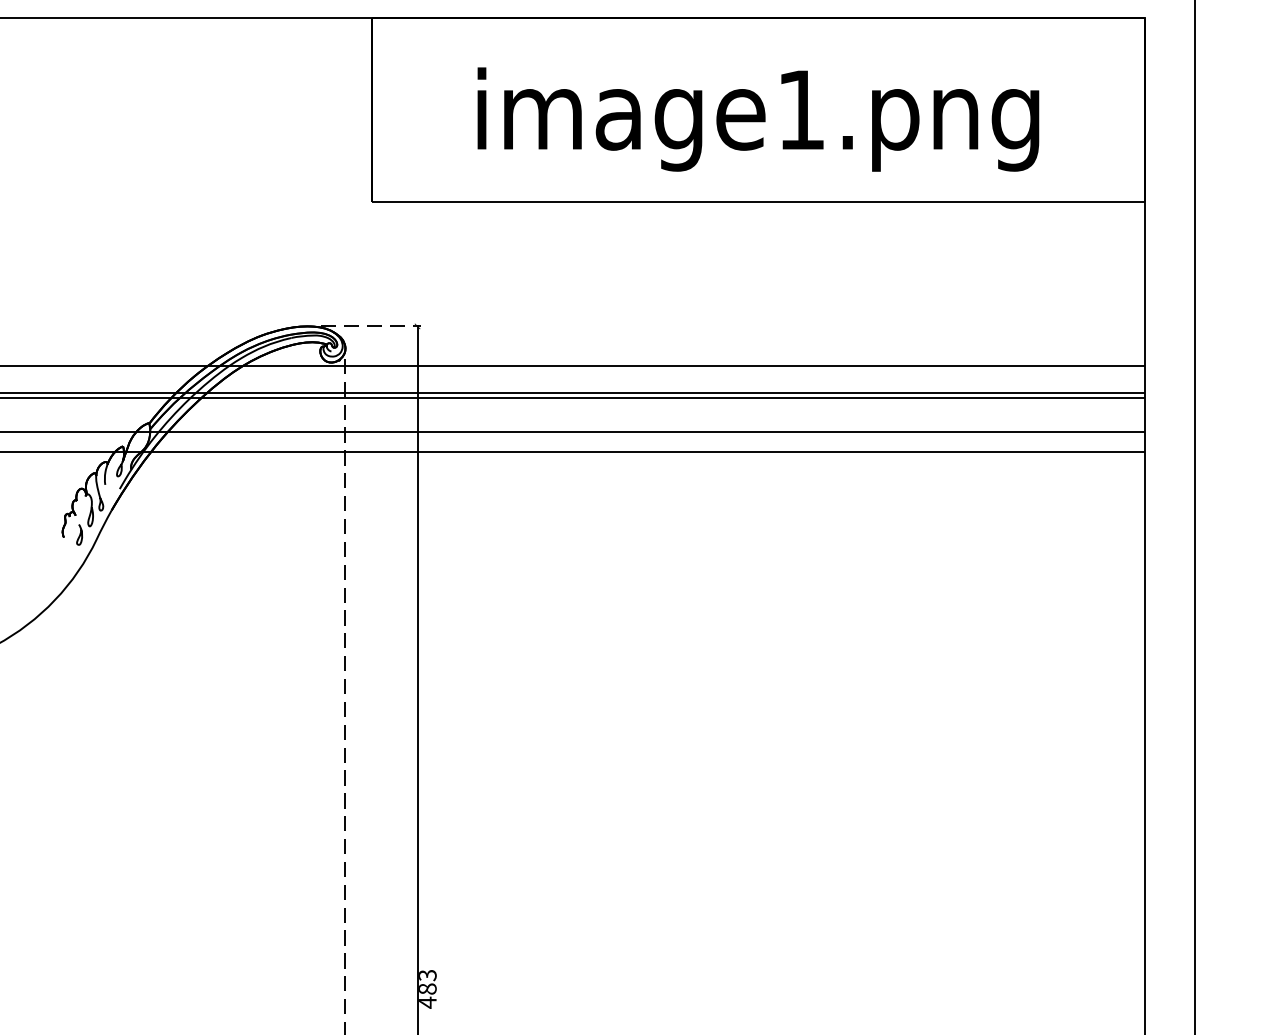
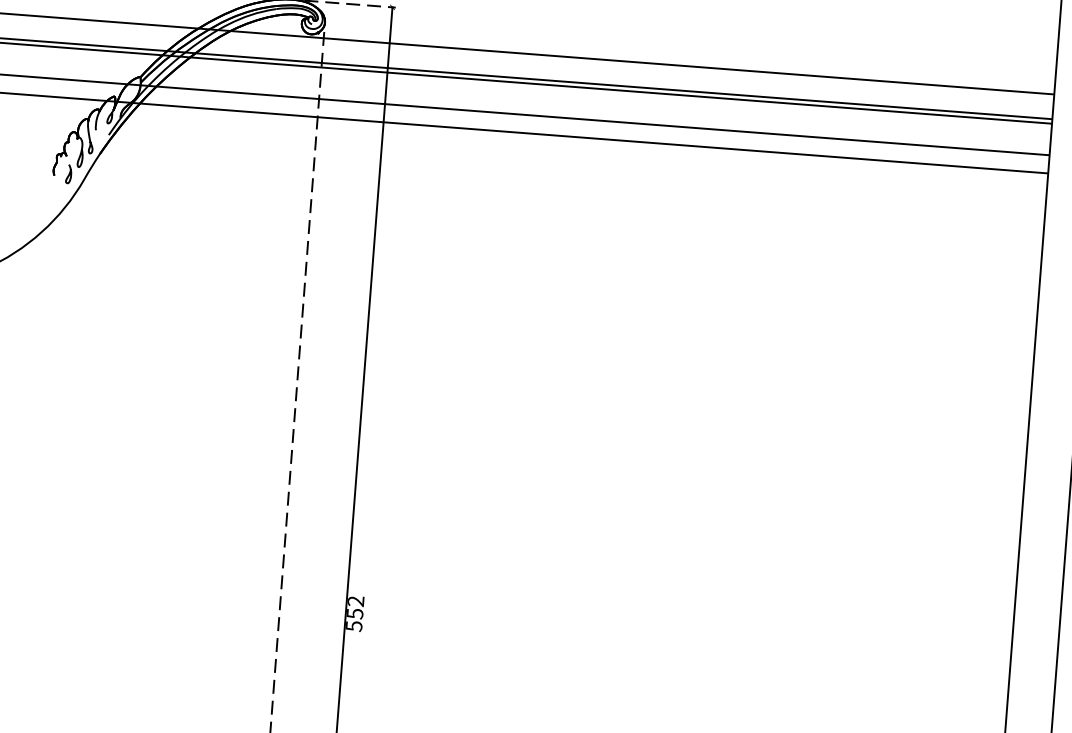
text: (427, 988) -> (355, 613), 483 -> 552

